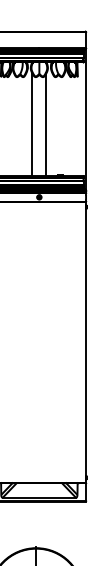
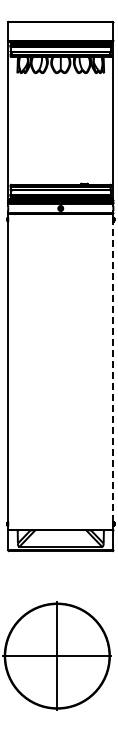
line: (31, 124) -> (52, 126), removed
line: (46, 124) -> (68, 126), removed
line: (86, 342) -> (113, 371), solid -> dashed

